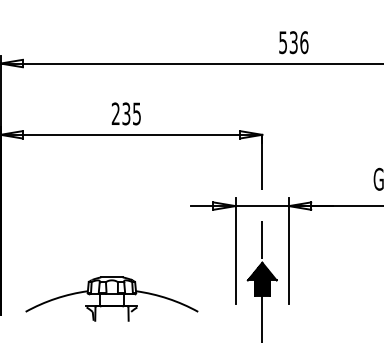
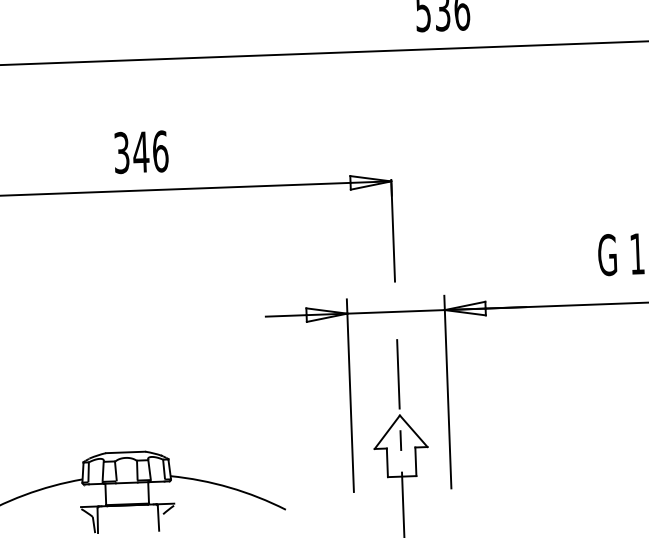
text: (126, 113) -> (141, 151), 235 -> 346
hatch: (262, 279) -> (401, 446), removed

